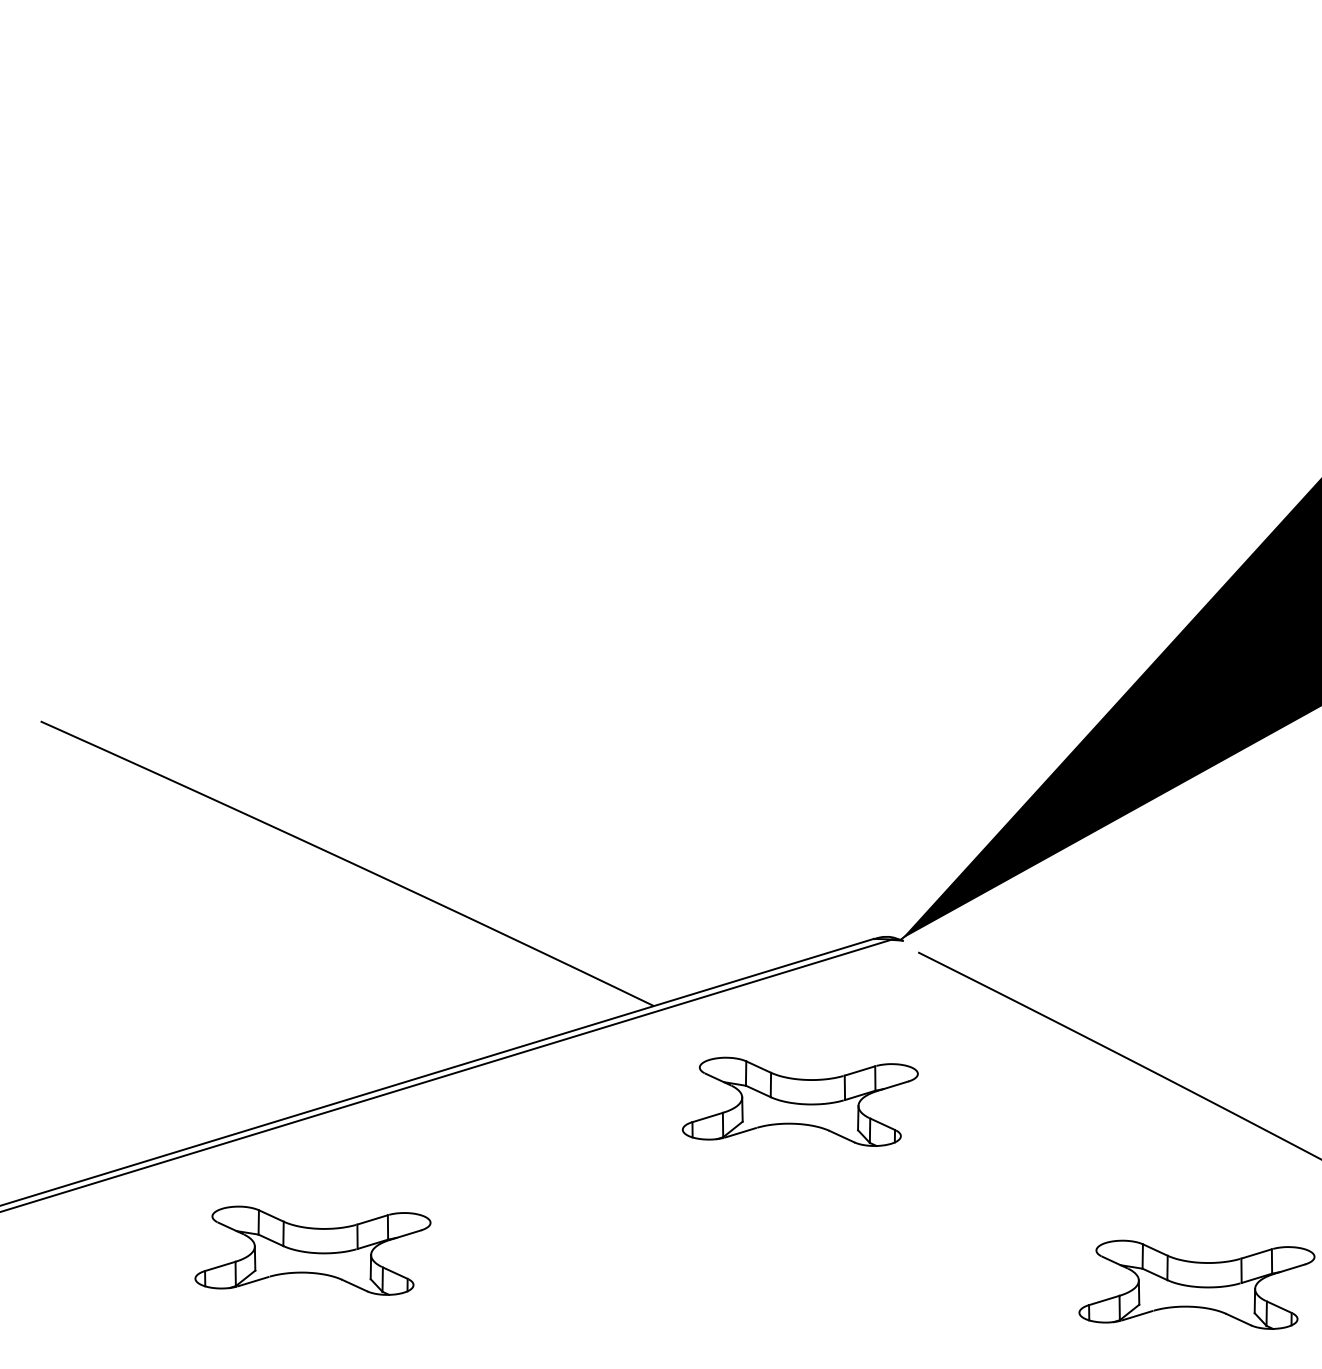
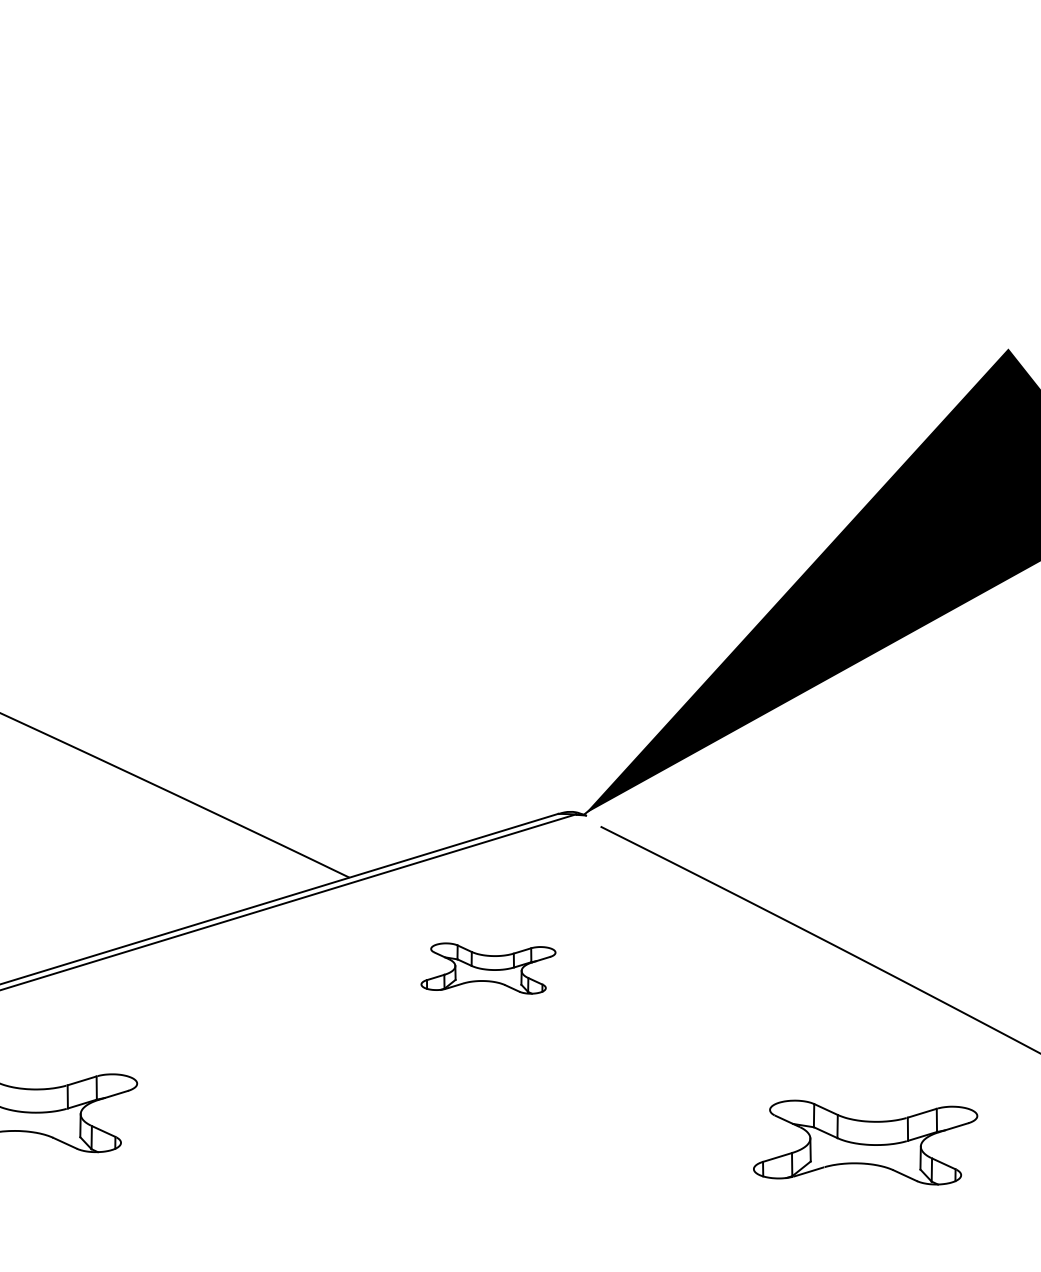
part: (799, 1101) -> (487, 968), size x0.6

